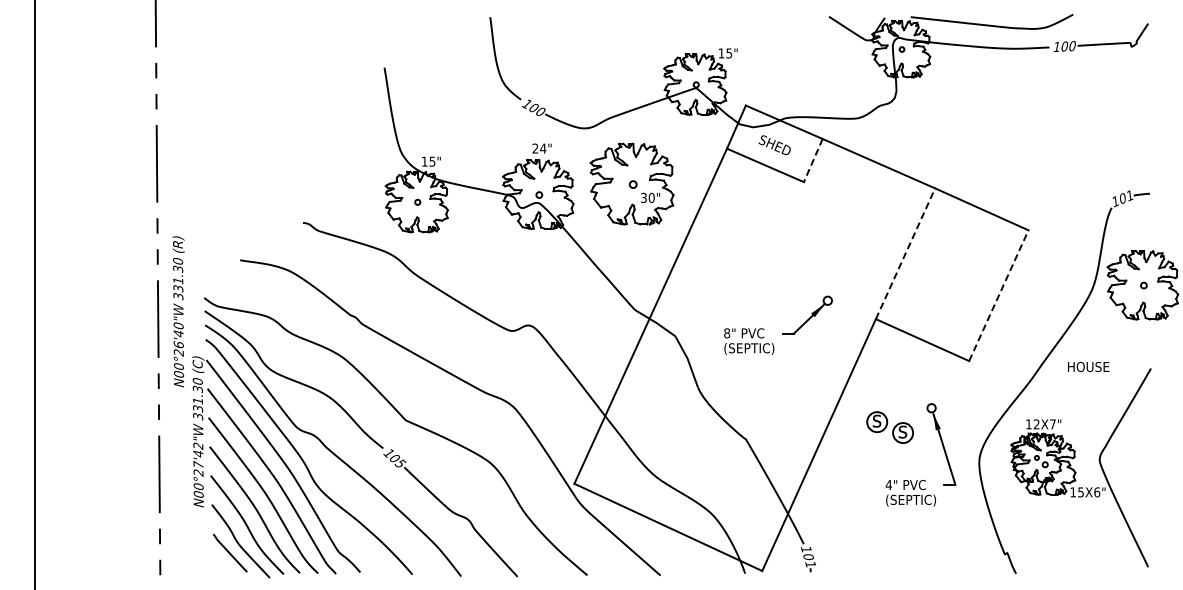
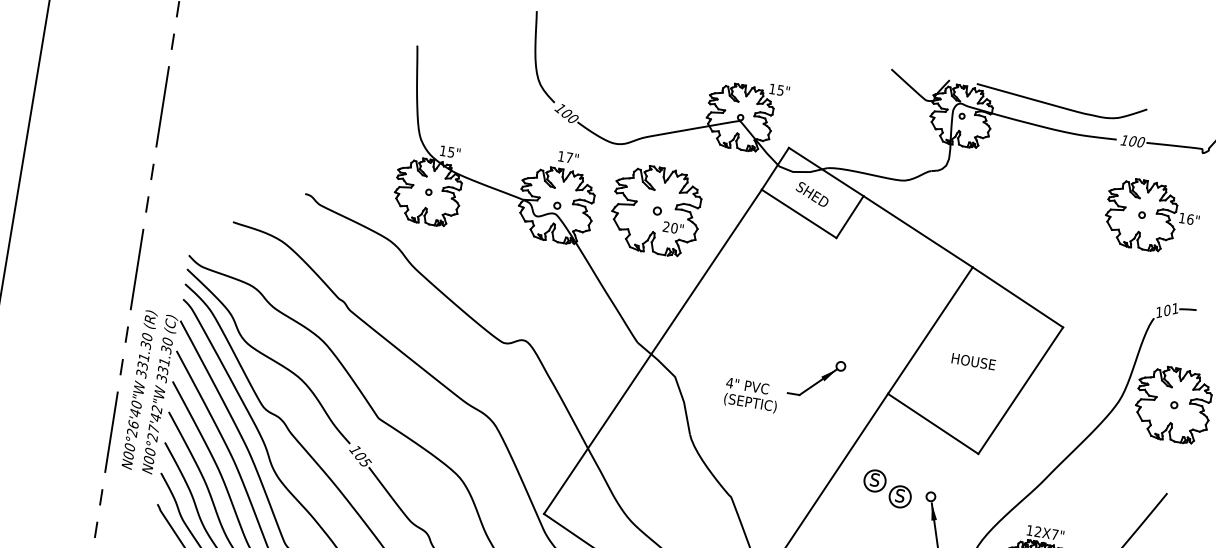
part: (1093, 113) -> (1151, 216), added
text: (539, 148) -> (565, 157), 24" -> 17"
line: (813, 160) -> (850, 217), dashed -> solid
text: (643, 197) -> (665, 226), 30" -> 20"
line: (905, 253) -> (930, 330), dashed -> solid
line: (998, 295) -> (1020, 390), dashed -> solid
text: (178, 311) -> (138, 389), moved
text: (726, 333) -> (729, 383), 8" -> 4"
text: (1088, 366) -> (973, 361), moved
part: (889, 427) -> (886, 488), moved

